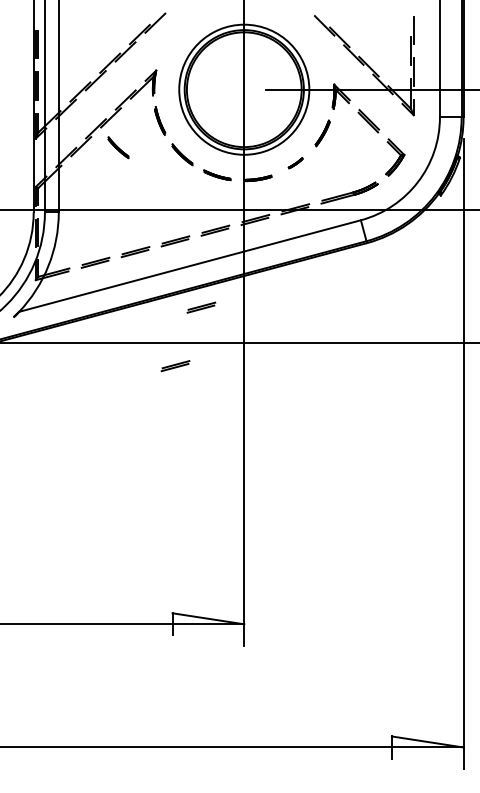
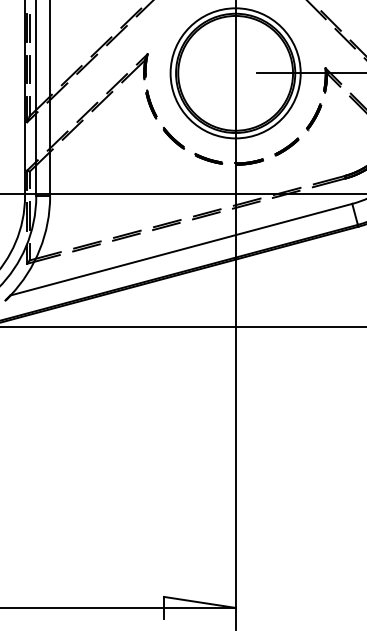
part: (118, 147) -> (109, 131), removed
part: (295, 162) -> (286, 146), size x1.67
part: (201, 307) -> (192, 291), removed
part: (175, 366) -> (166, 350), removed

